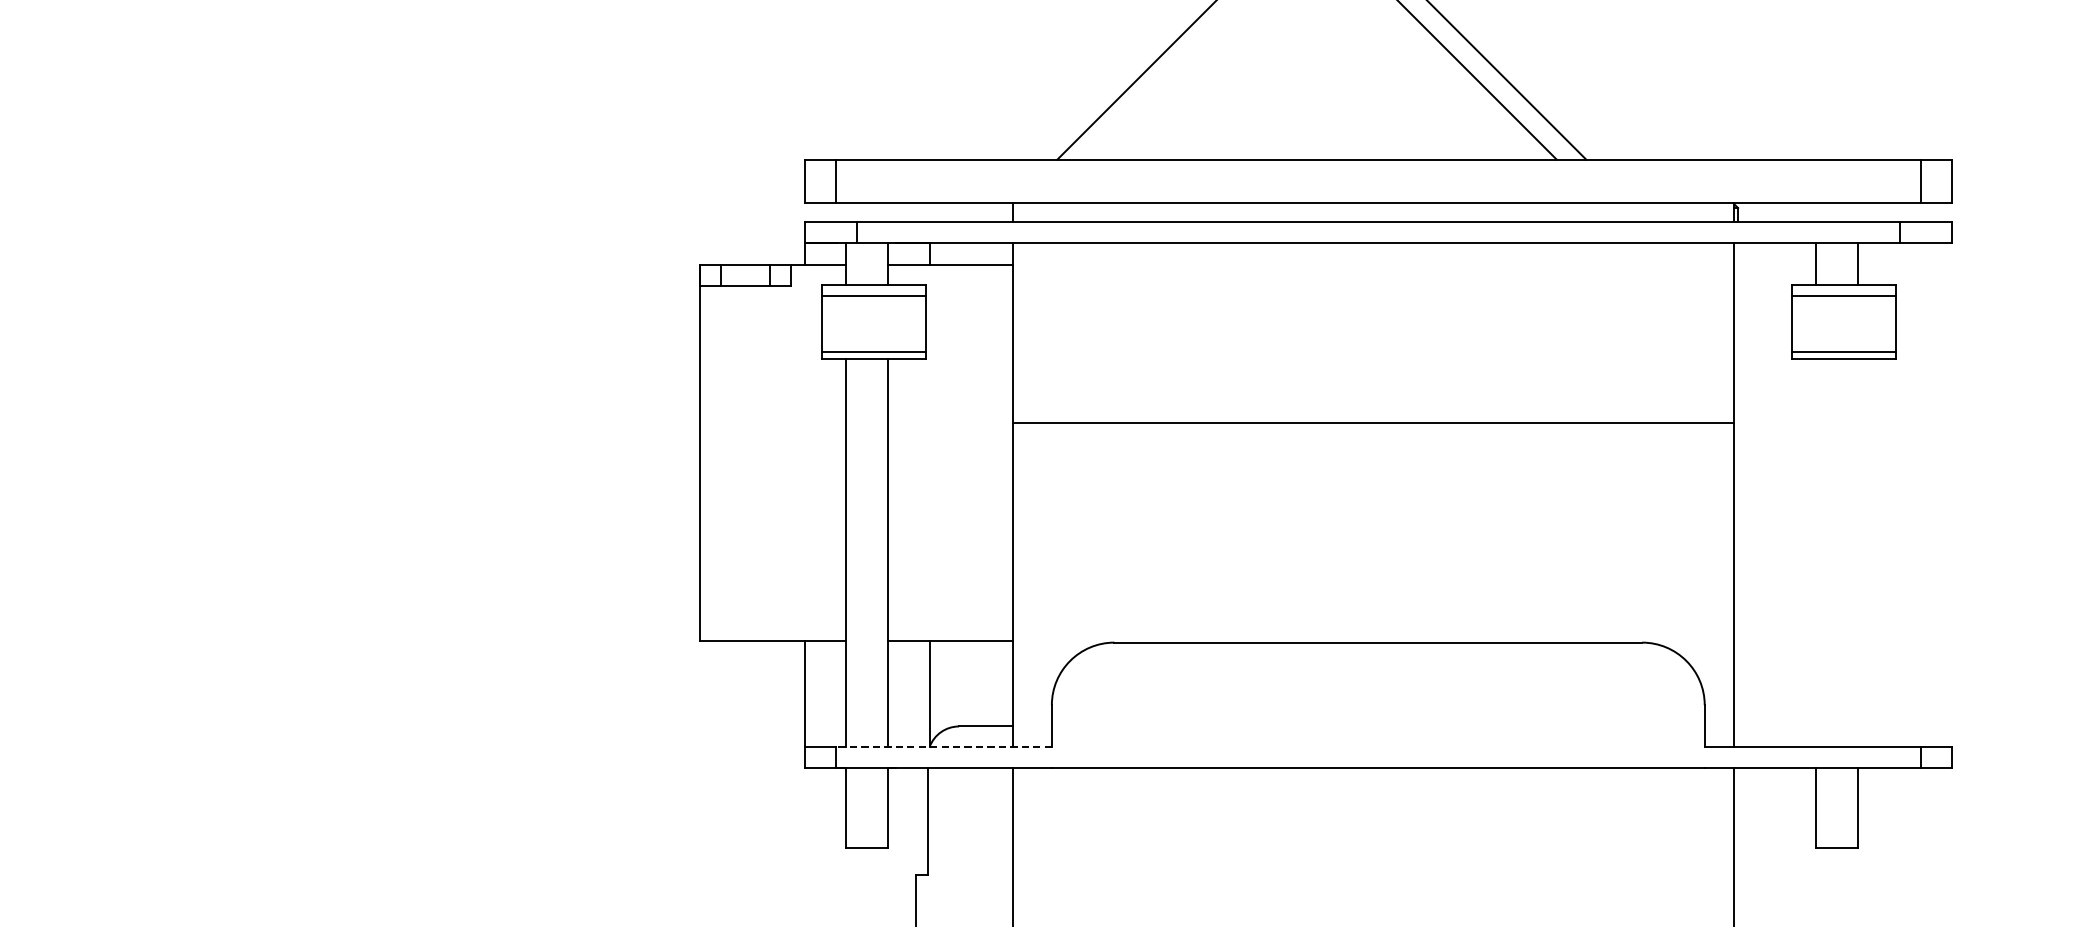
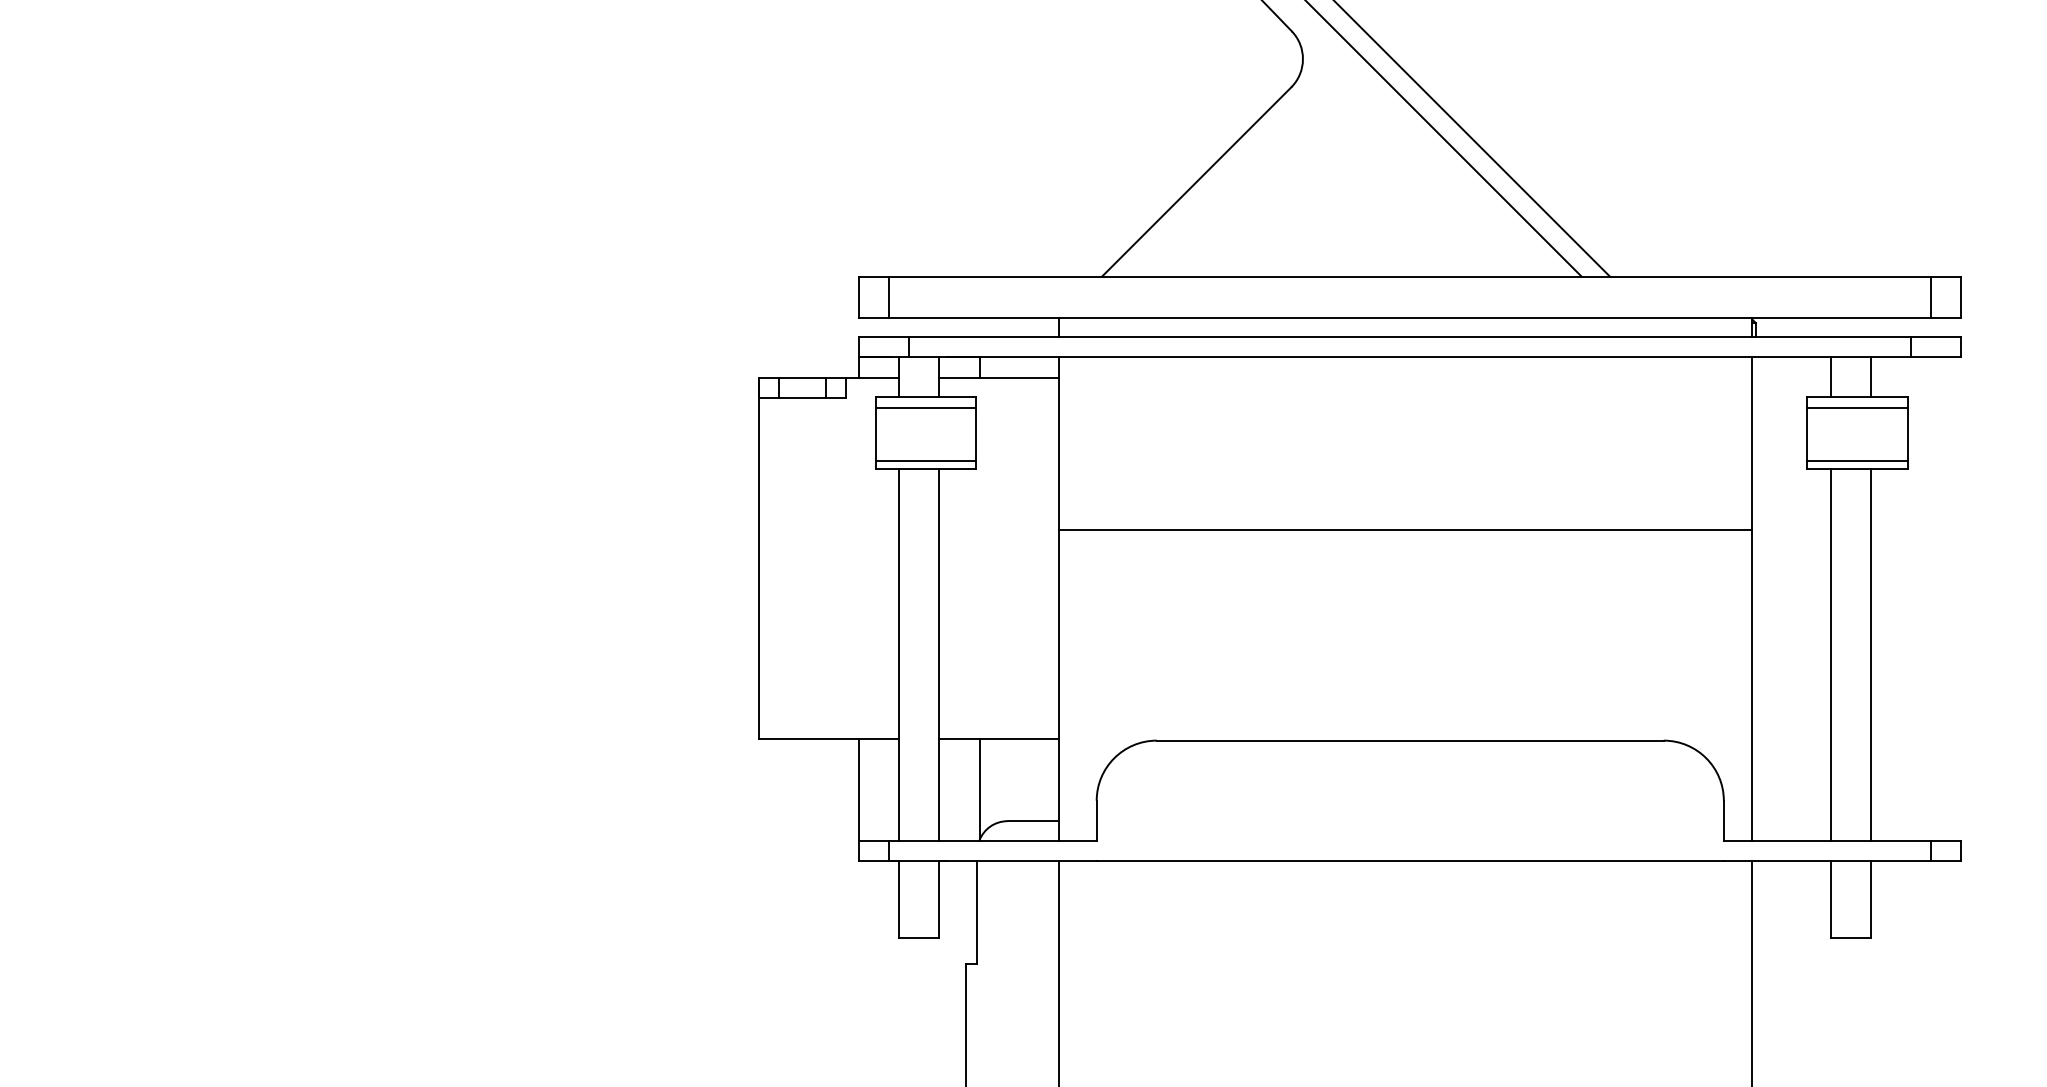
line: (1816, 552) -> (1831, 654), added
line: (1858, 552) -> (1871, 654), added
line: (944, 746) -> (993, 840), dashed -> solid

